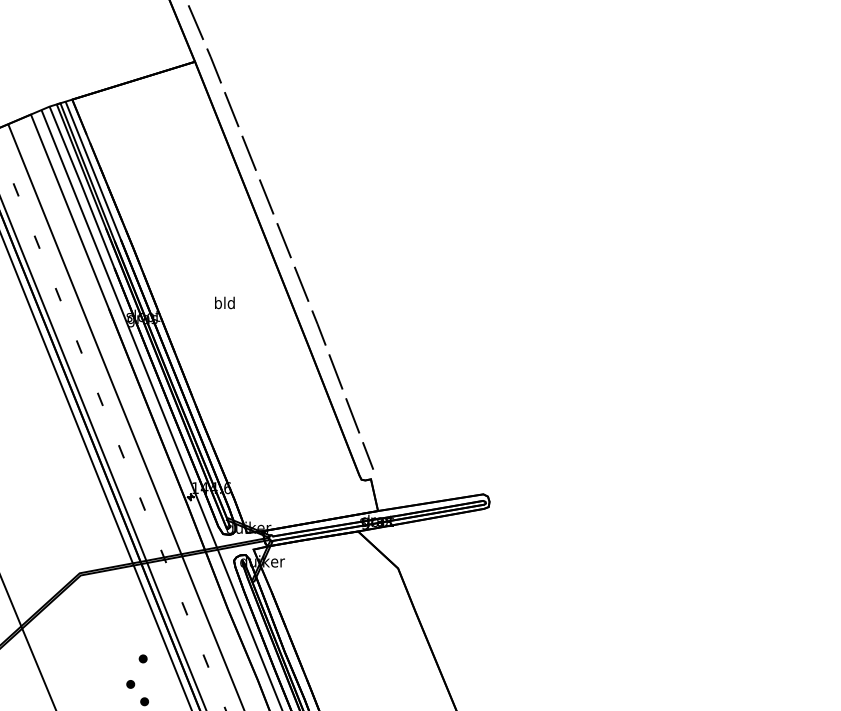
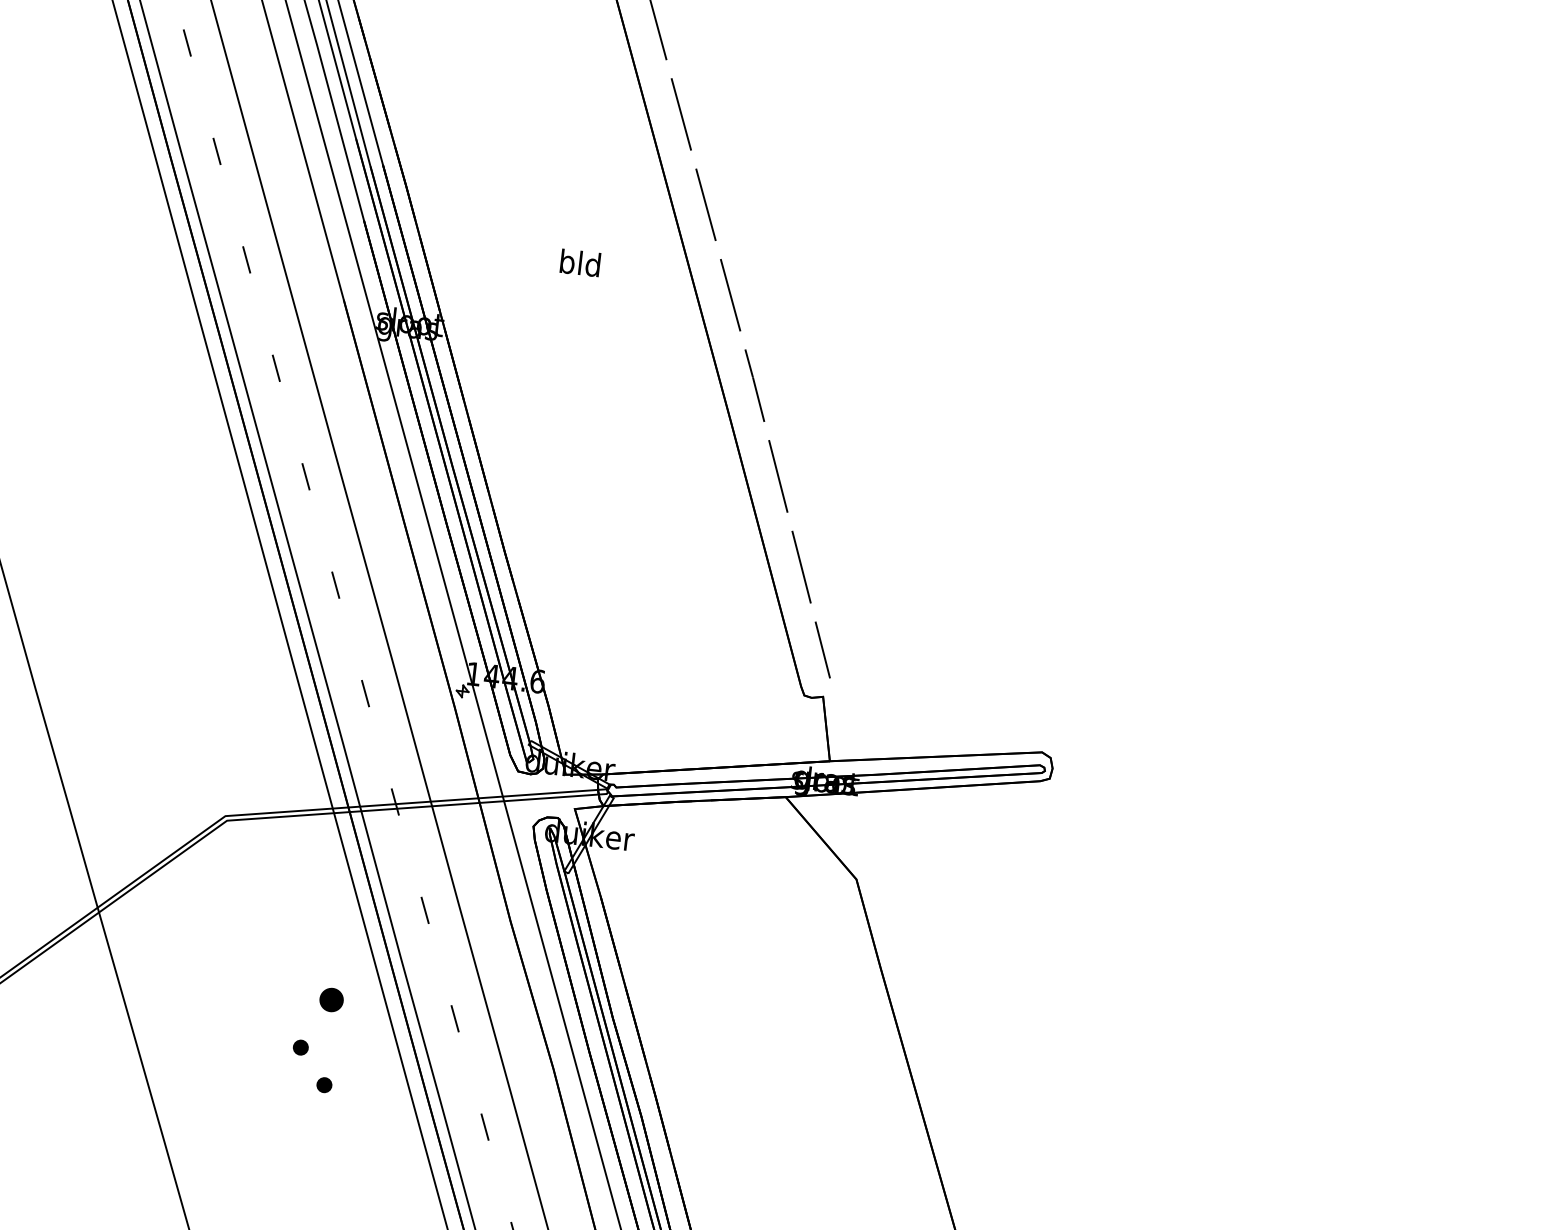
text: (224, 302) -> (579, 262), moved
part: (142, 658) -> (330, 999), size x1.6

